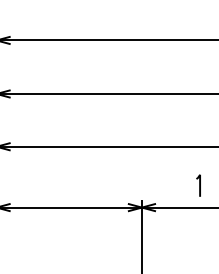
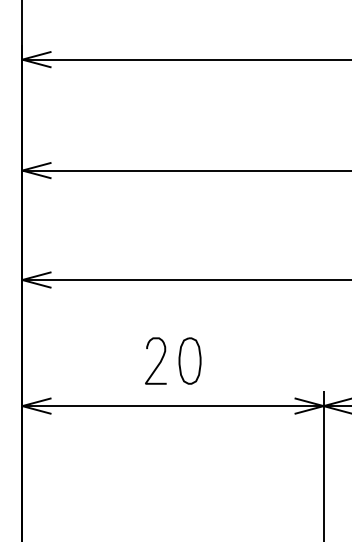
part: (69, 185) -> (173, 360), added

